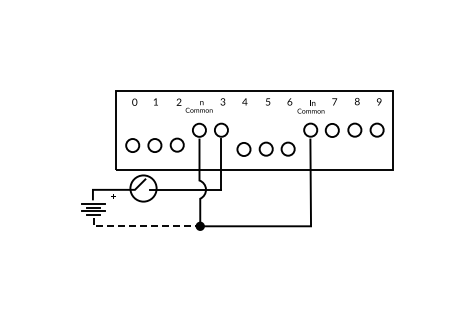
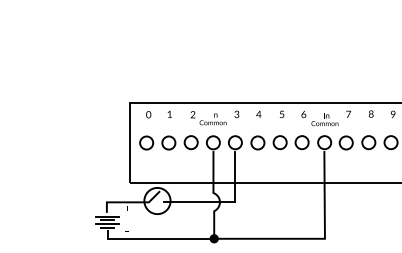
part: (154, 144) -> (168, 141), moved
part: (265, 148) -> (279, 141), moved
line: (142, 226) -> (156, 238), dashed -> solid

